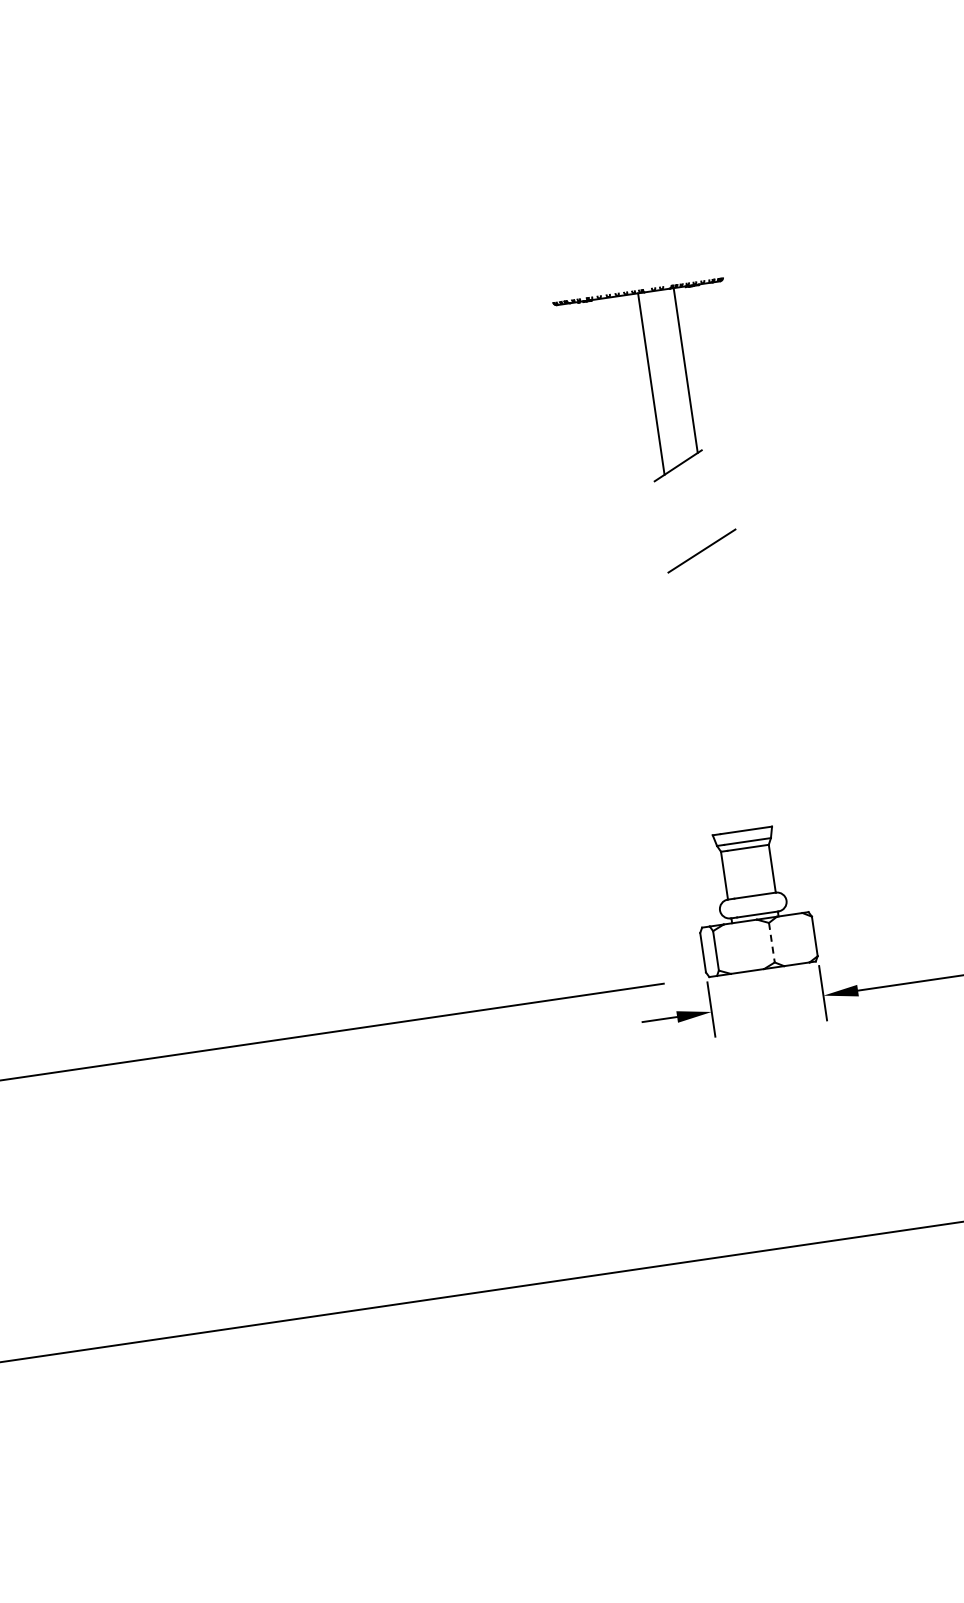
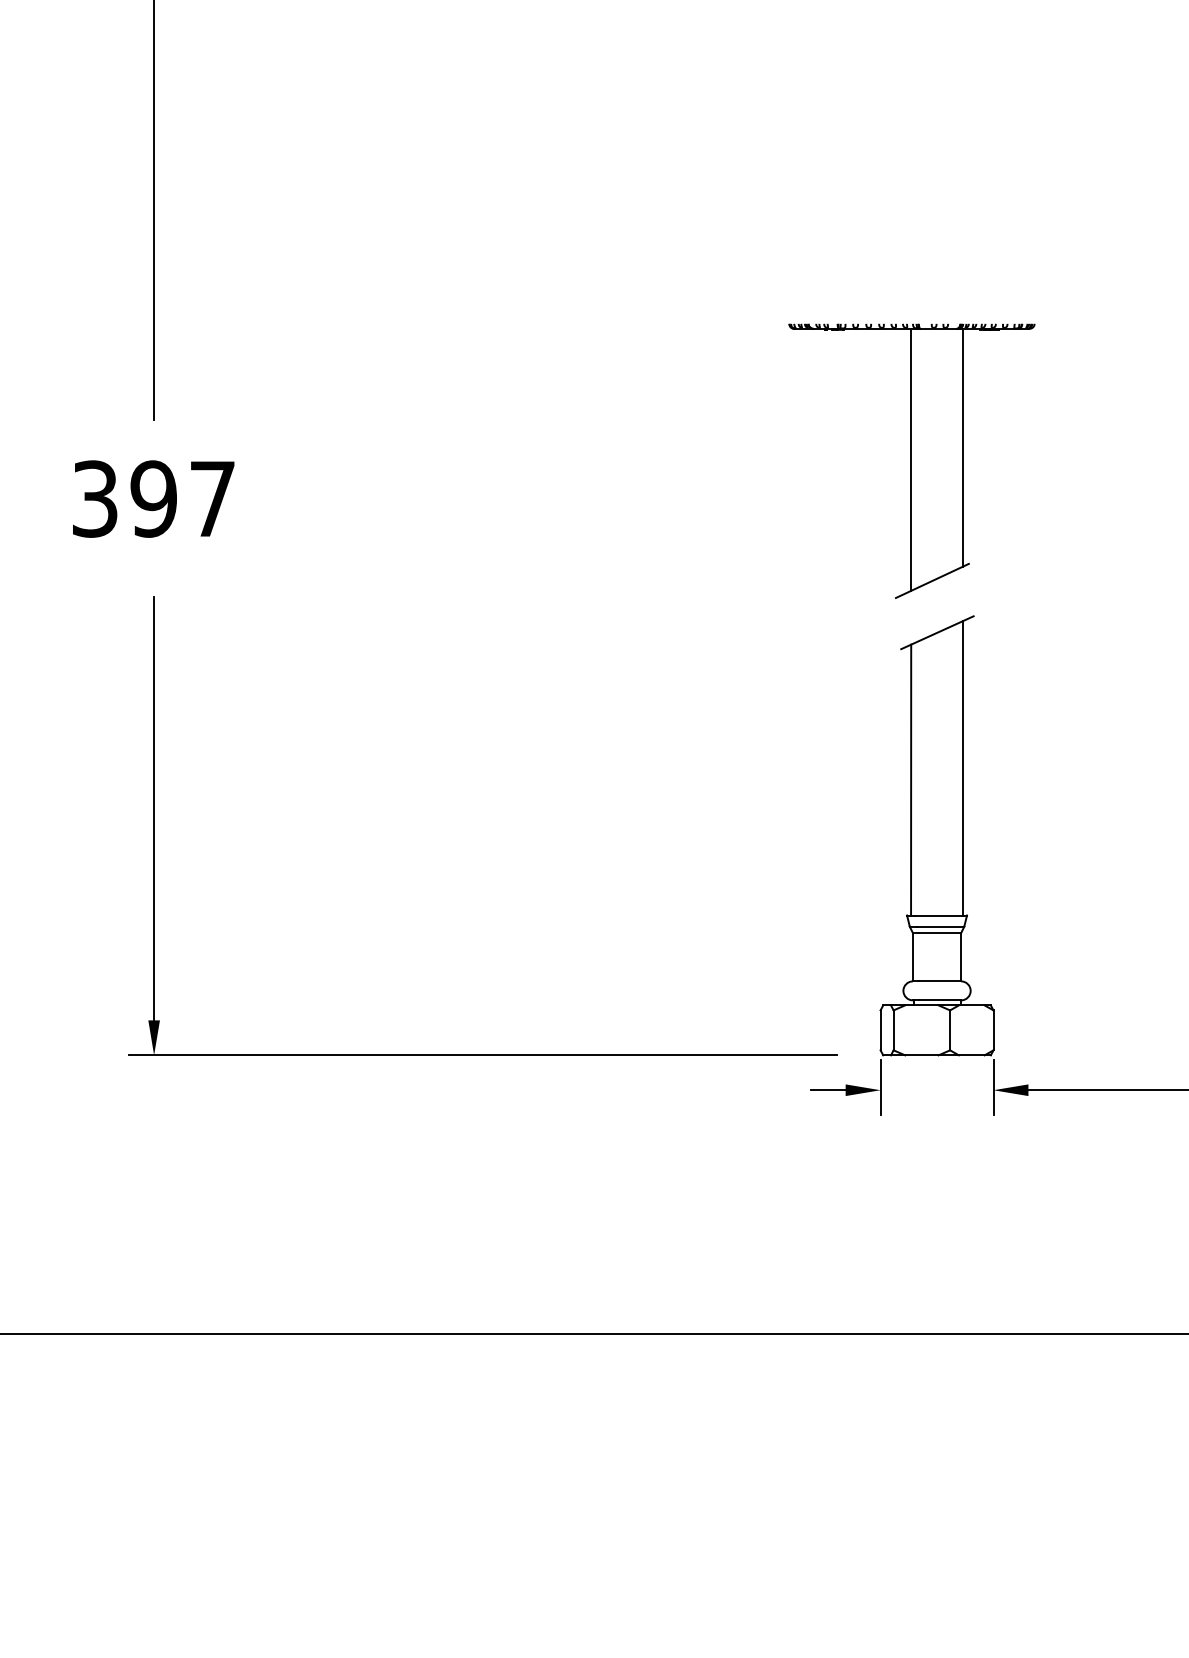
part: (651, 384) -> (911, 460), size x1.43
line: (746, 681) -> (962, 768), added
line: (697, 700) -> (911, 779), added
line: (772, 942) -> (950, 1030), dashed -> solid

